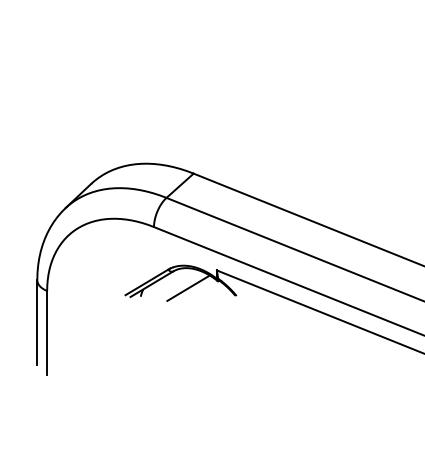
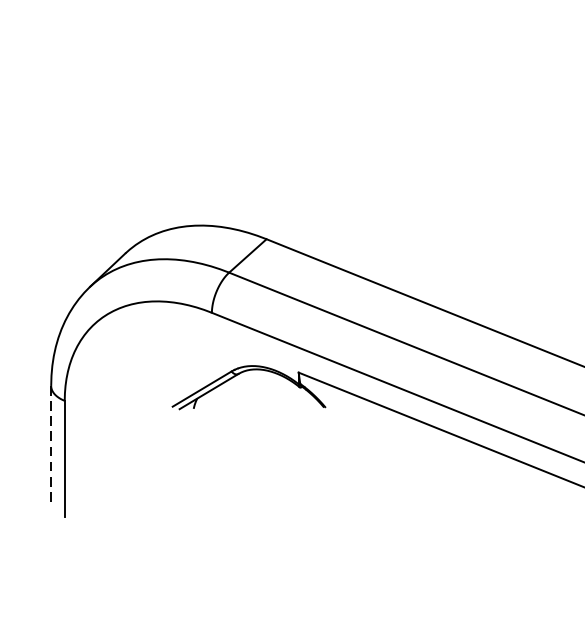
line: (188, 287) -> (259, 396), removed
line: (37, 322) -> (51, 444), solid -> dashed

